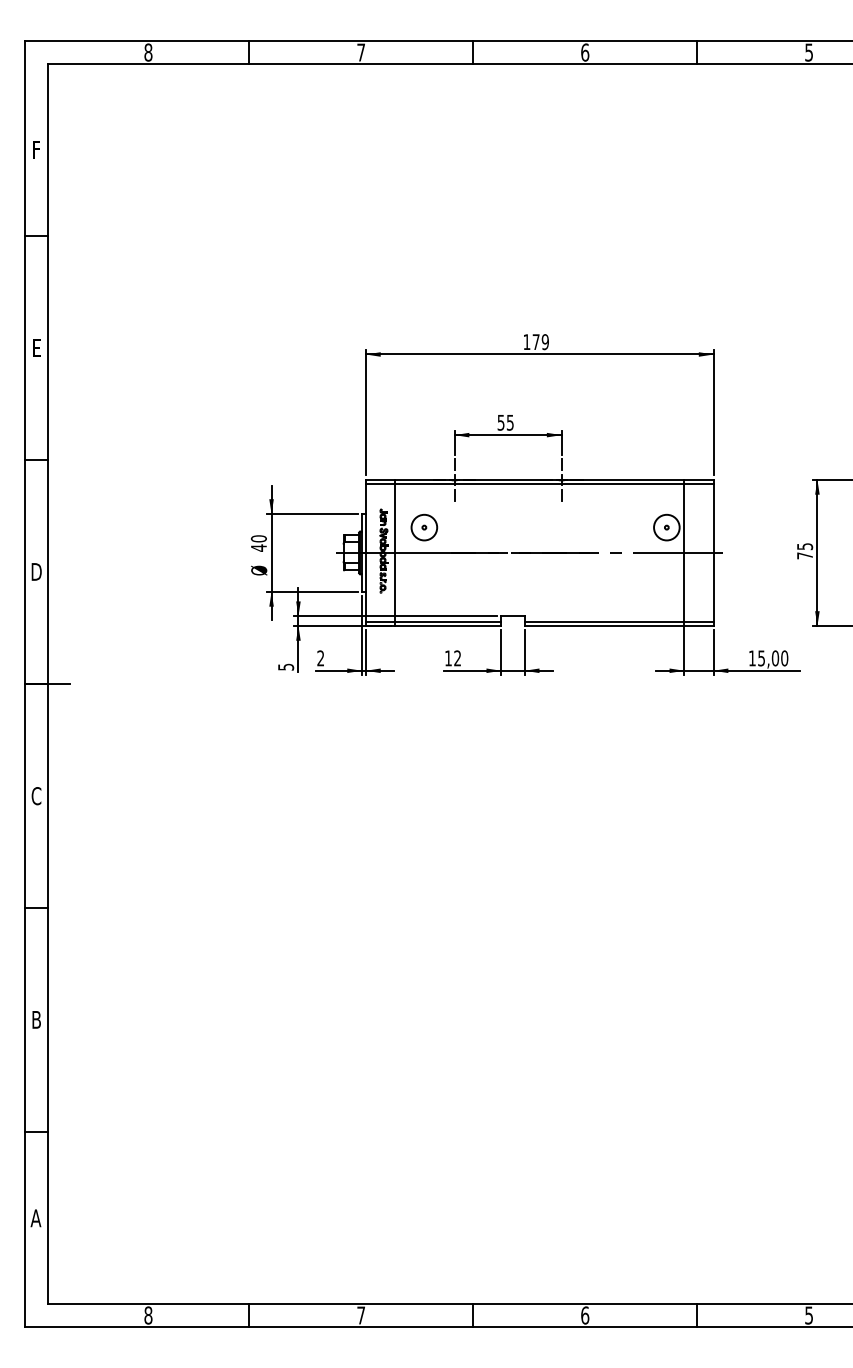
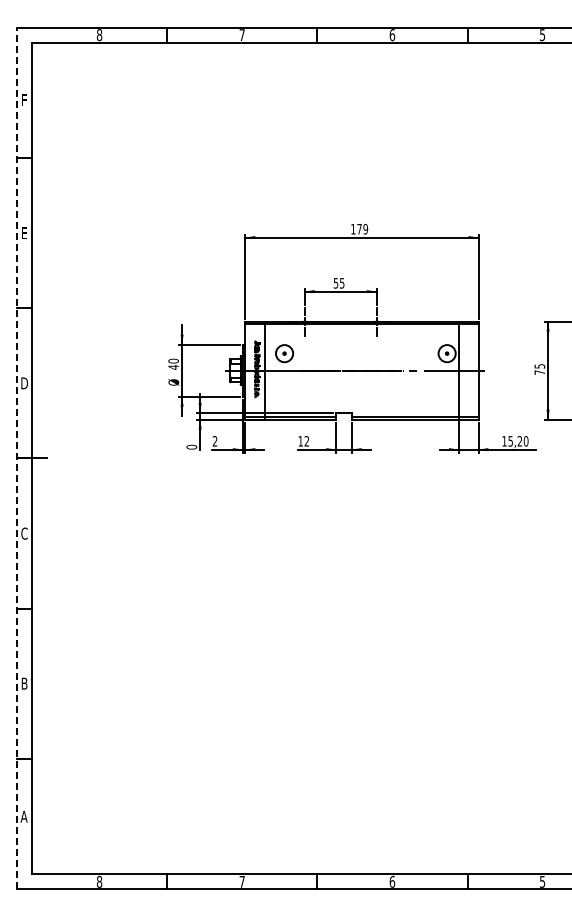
text: (774, 658) -> (519, 441), 15,00 -> 15,20
text: (285, 666) -> (191, 446), 5 -> 0
line: (26, 684) -> (17, 458), solid -> dashed

